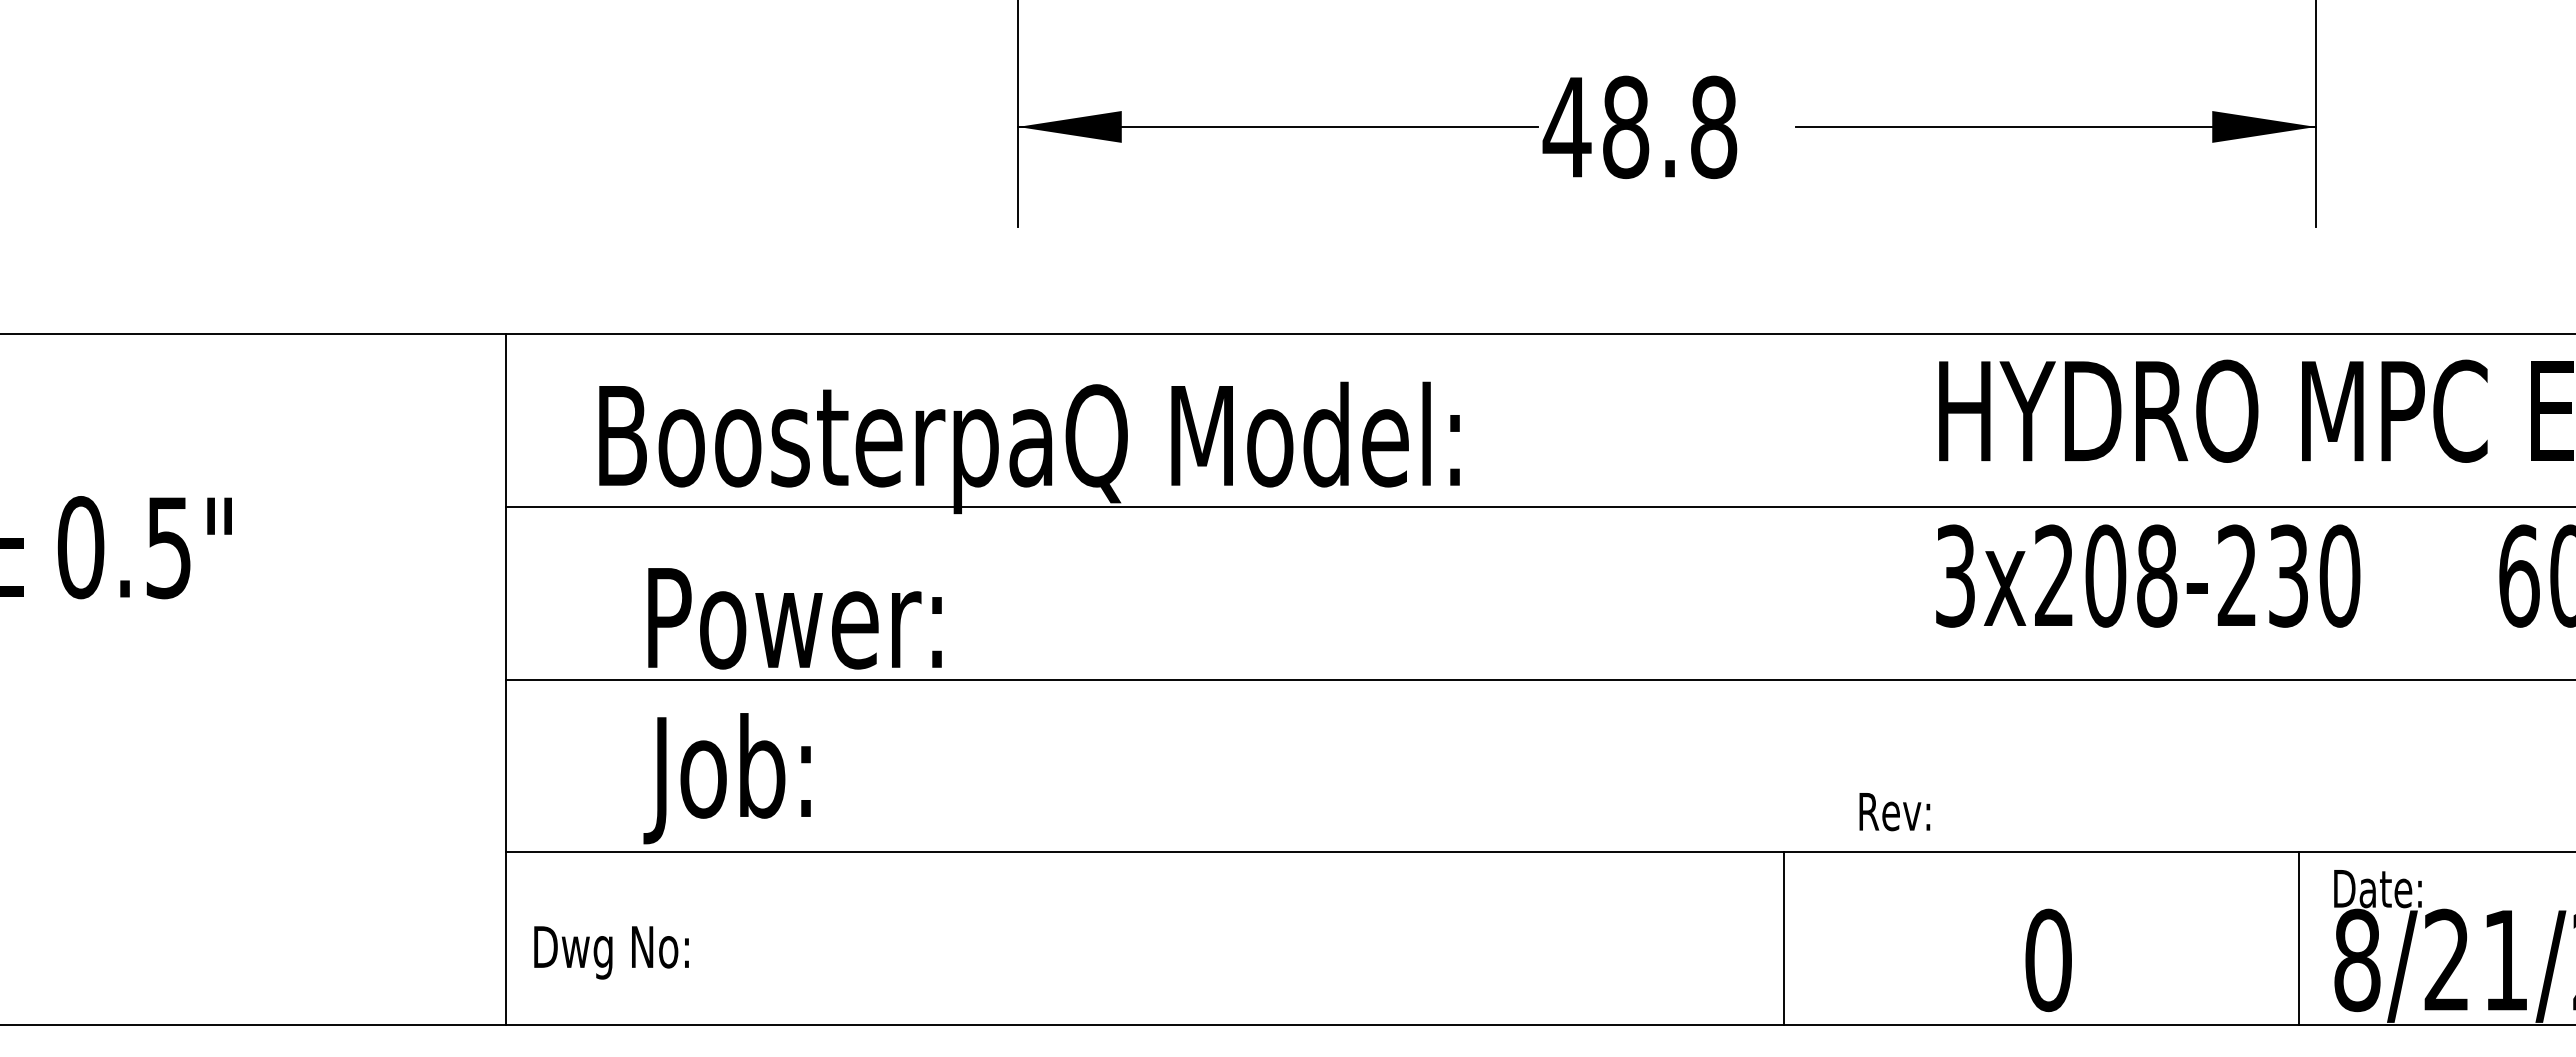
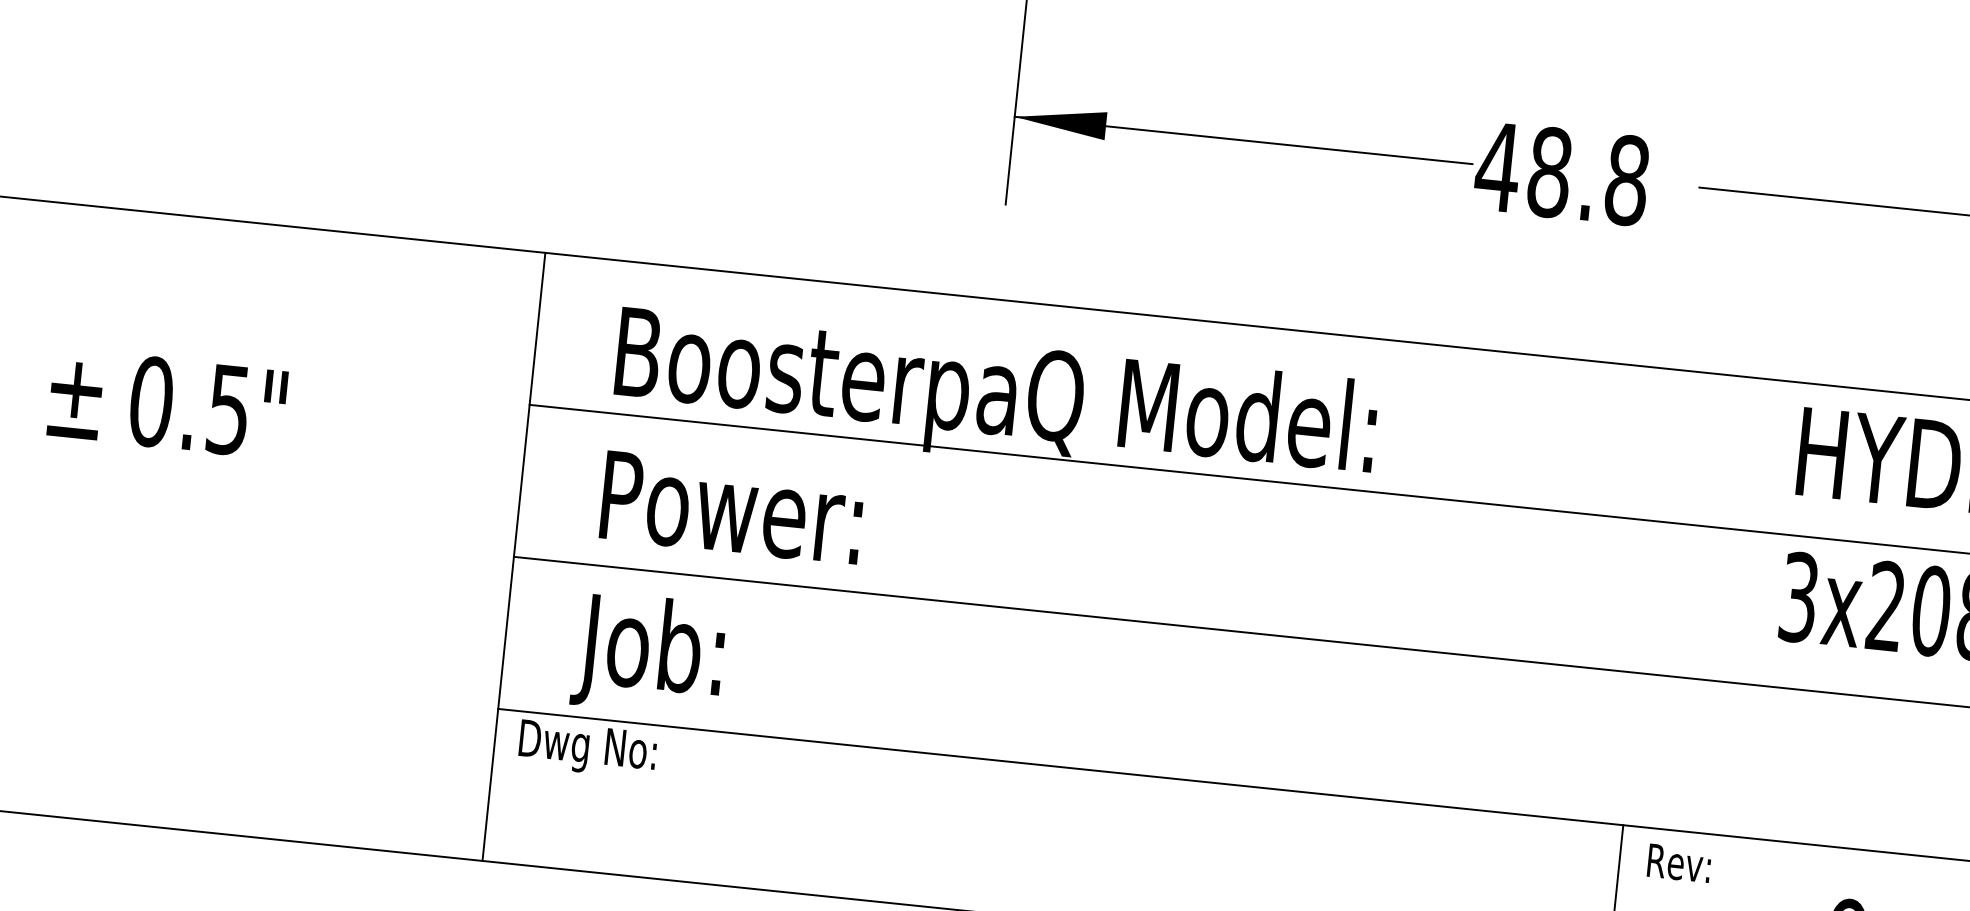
text: (794, 618) -> (731, 508), moved
text: (726, 778) -> (648, 654), moved
text: (1894, 812) -> (1679, 863), moved
text: (611, 952) -> (587, 749), moved

